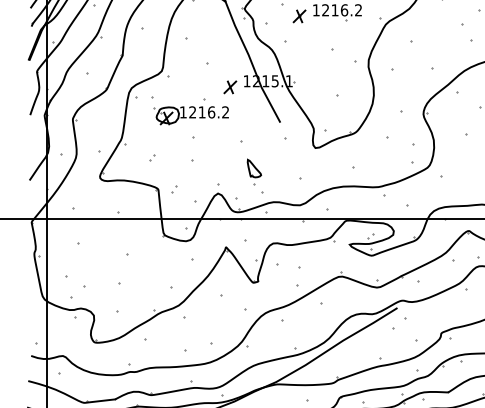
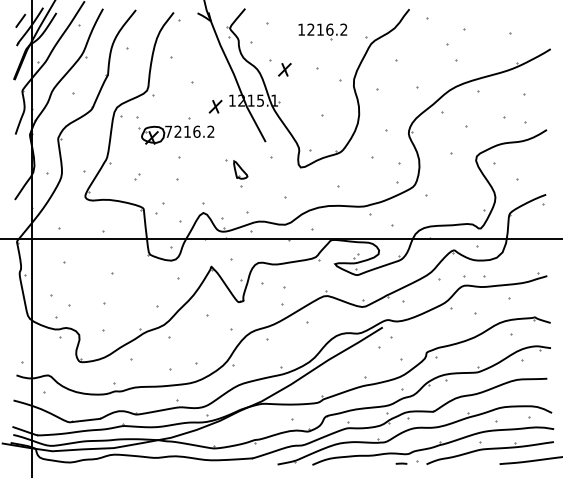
part: (299, 16) -> (284, 69), moved
text: (183, 112) -> (168, 131), 1216.2 -> 7216.2
part: (254, 172) -> (240, 173), moved
part: (174, 190) -> (159, 209), size x1.6

